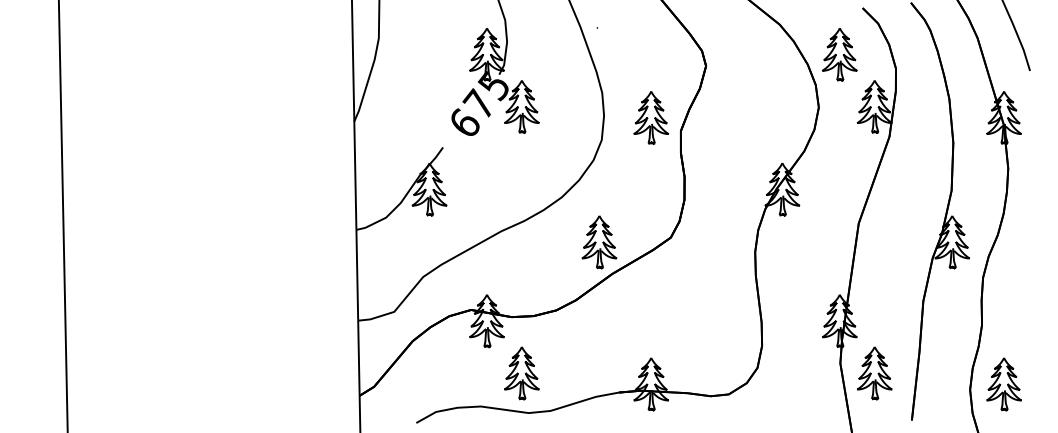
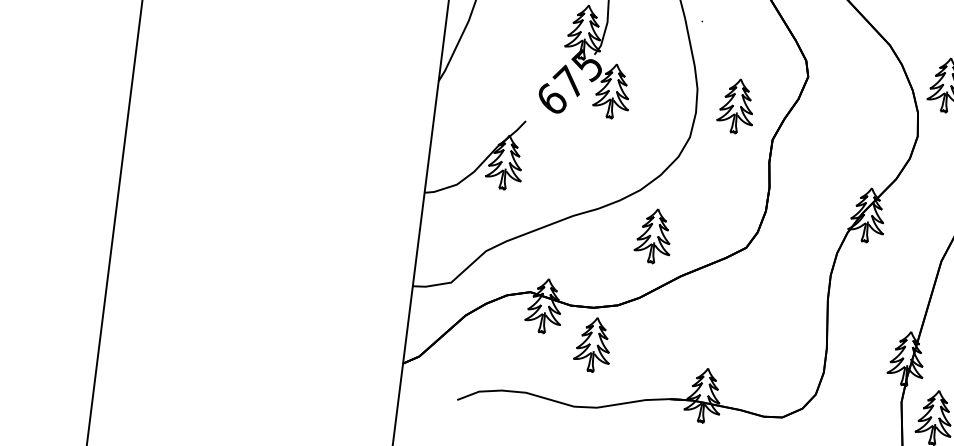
part: (650, 117) -> (736, 105), moved
part: (599, 242) -> (654, 236), moved
part: (521, 373) -> (593, 344), moved

